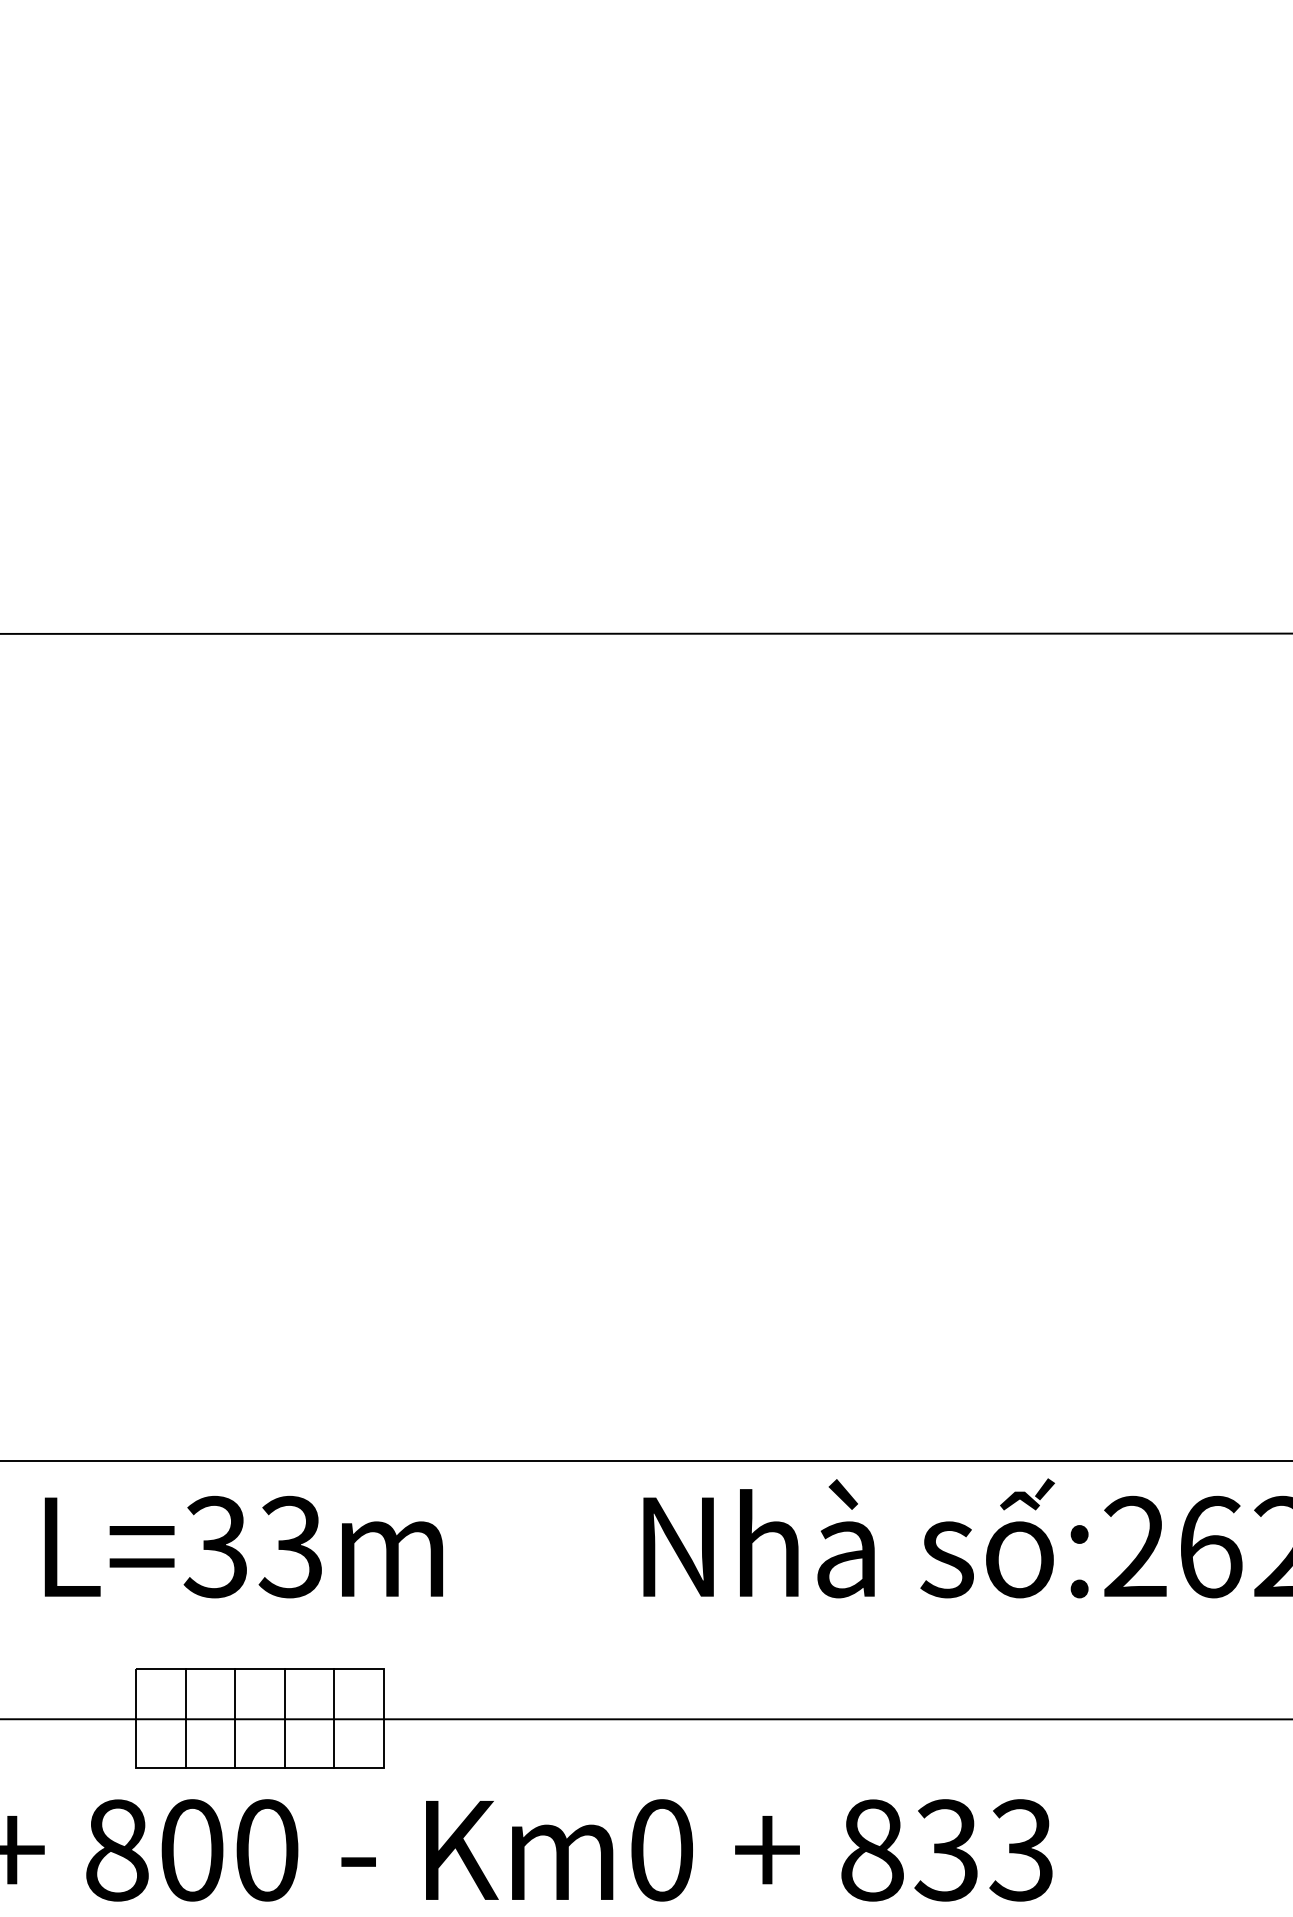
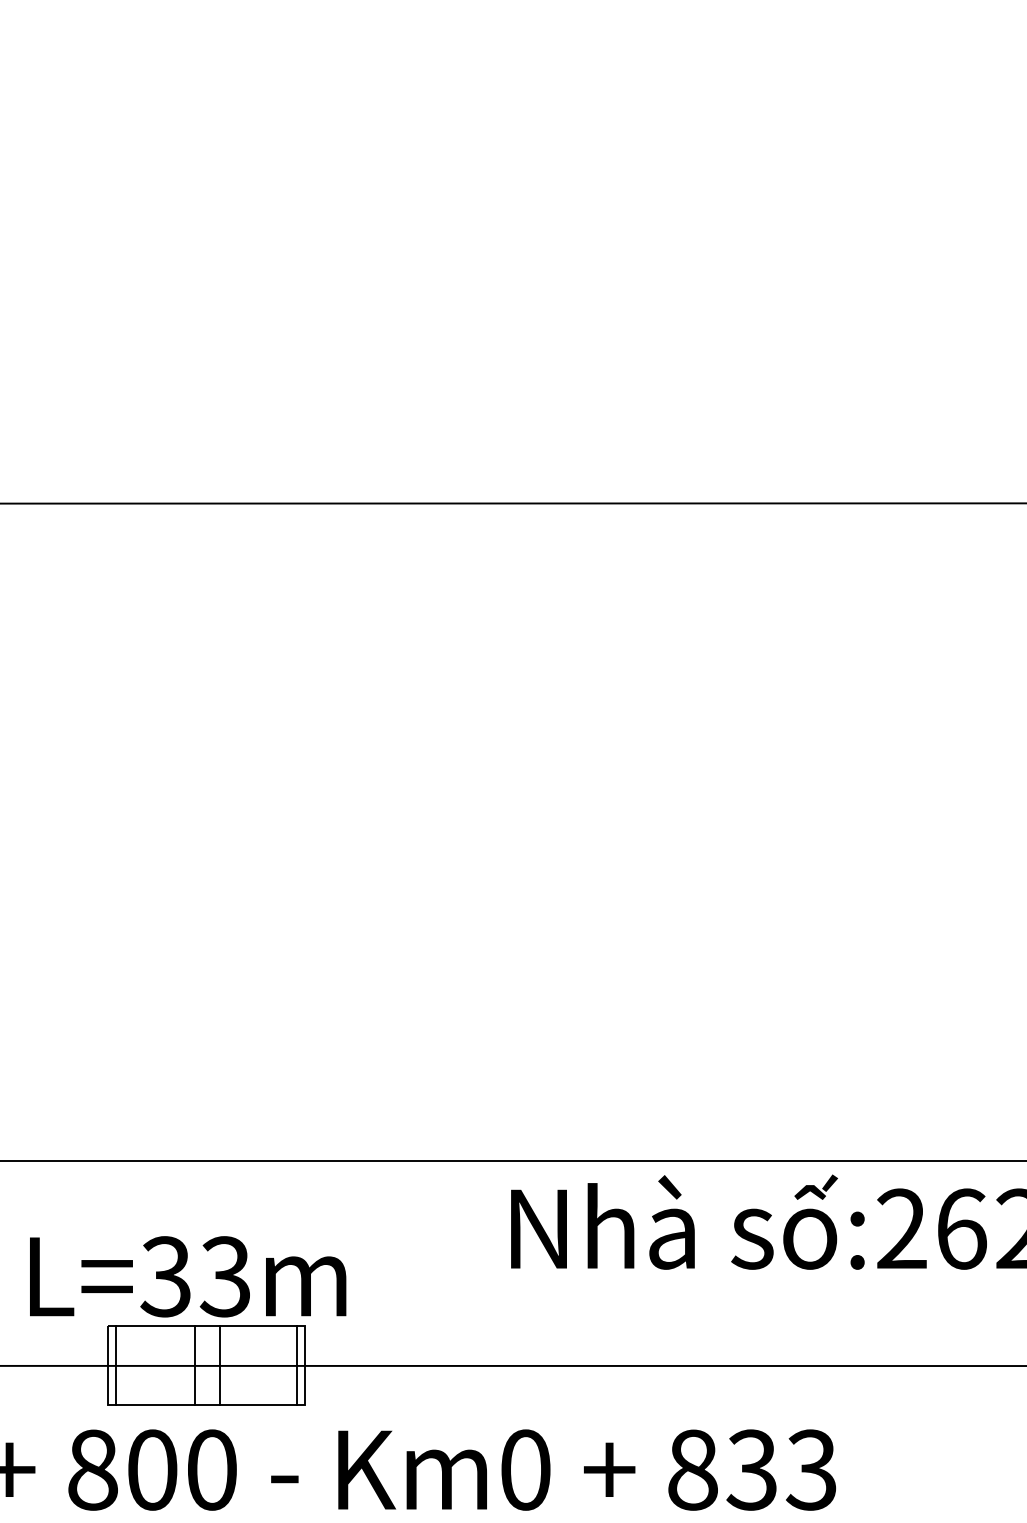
text: (243, 1547) -> (187, 1277), moved
line: (185, 1718) -> (115, 1365), moved
line: (235, 1718) -> (219, 1365), moved
line: (285, 1718) -> (195, 1365), moved
line: (334, 1718) -> (297, 1365), moved

